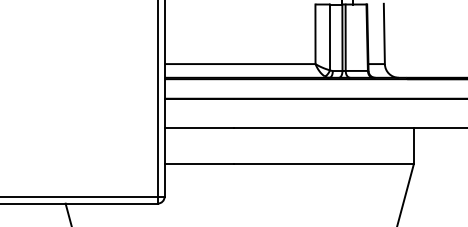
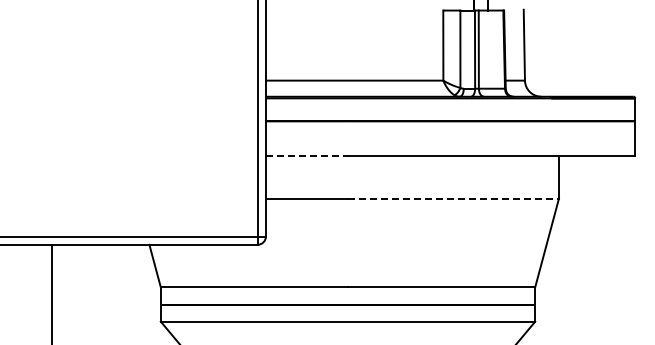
line: (200, 127) -> (307, 155), solid -> dashed
line: (324, 164) -> (454, 198), solid -> dashed

